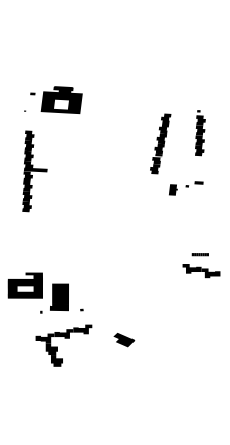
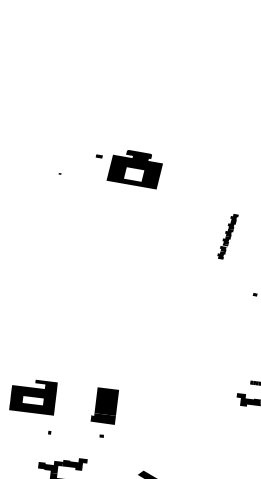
part: (56, 100) -> (128, 168), moved
part: (160, 143) -> (227, 236), size x0.6
part: (34, 171) -> (62, 252), removed
fill: (172, 189) -> (235, 296), removed
part: (59, 297) -> (104, 406), moved
fill: (82, 329) -> (99, 461), removed

